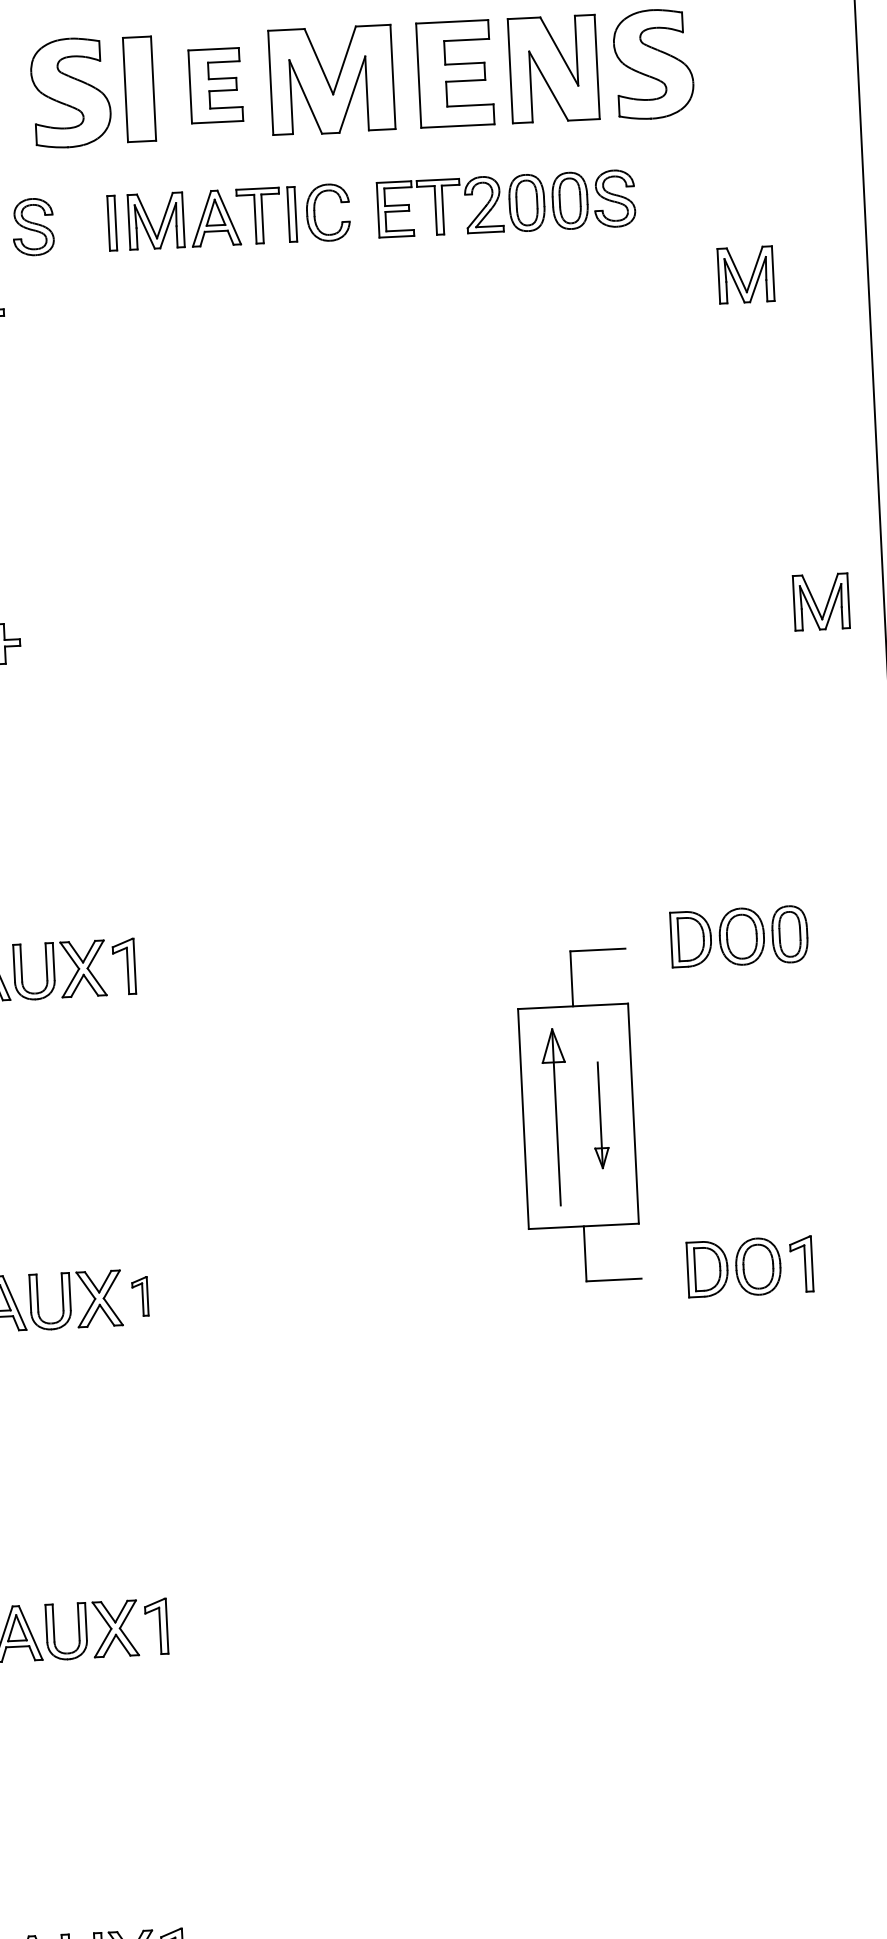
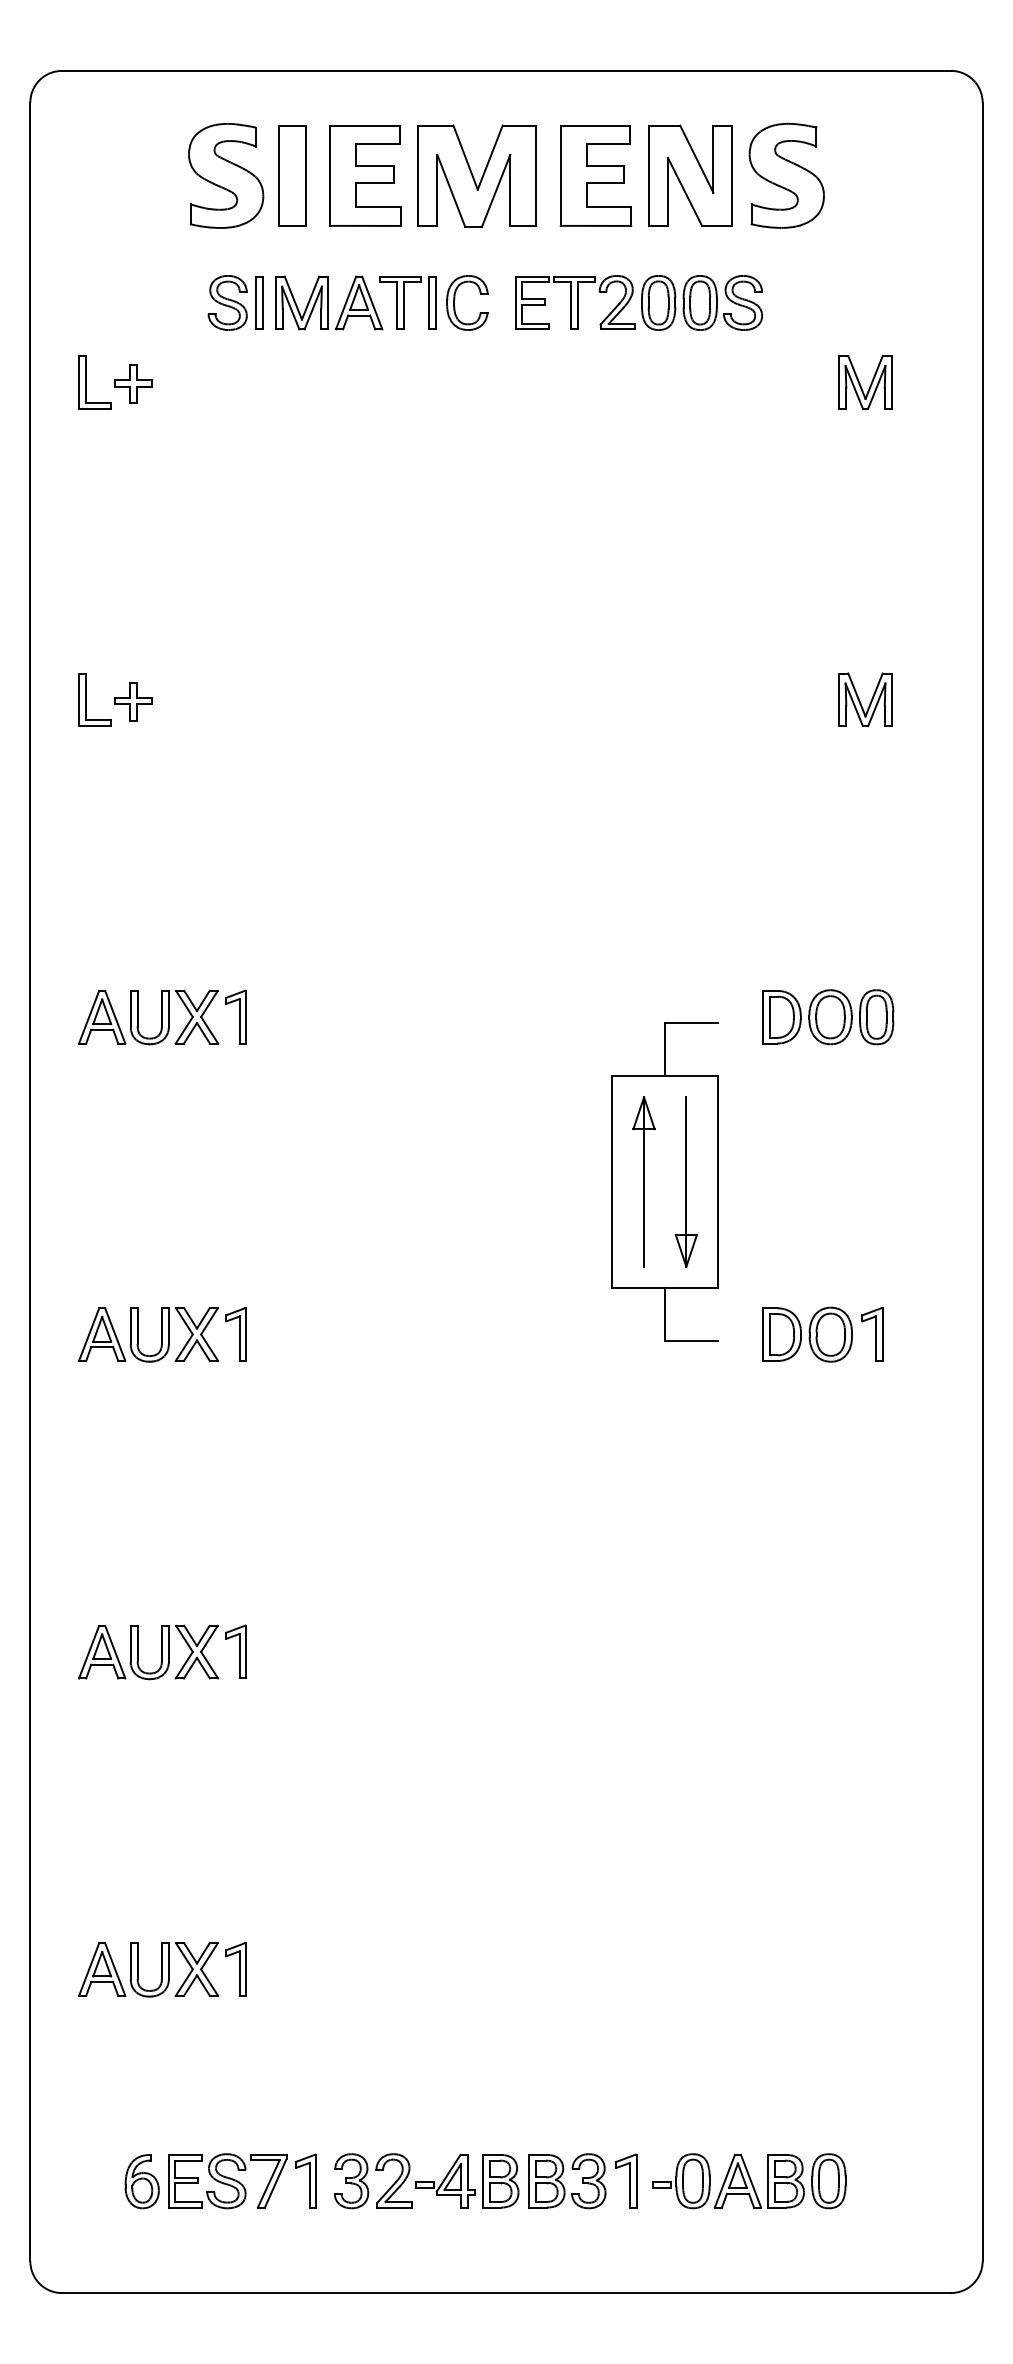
part: (215, 85) -> (365, 175), size x1.43
part: (33, 226) -> (227, 302), moved
part: (821, 601) -> (865, 699), moved
part: (599, 1114) -> (685, 1181), size x1.67
part: (139, 1296) -> (235, 1334), size x1.43

